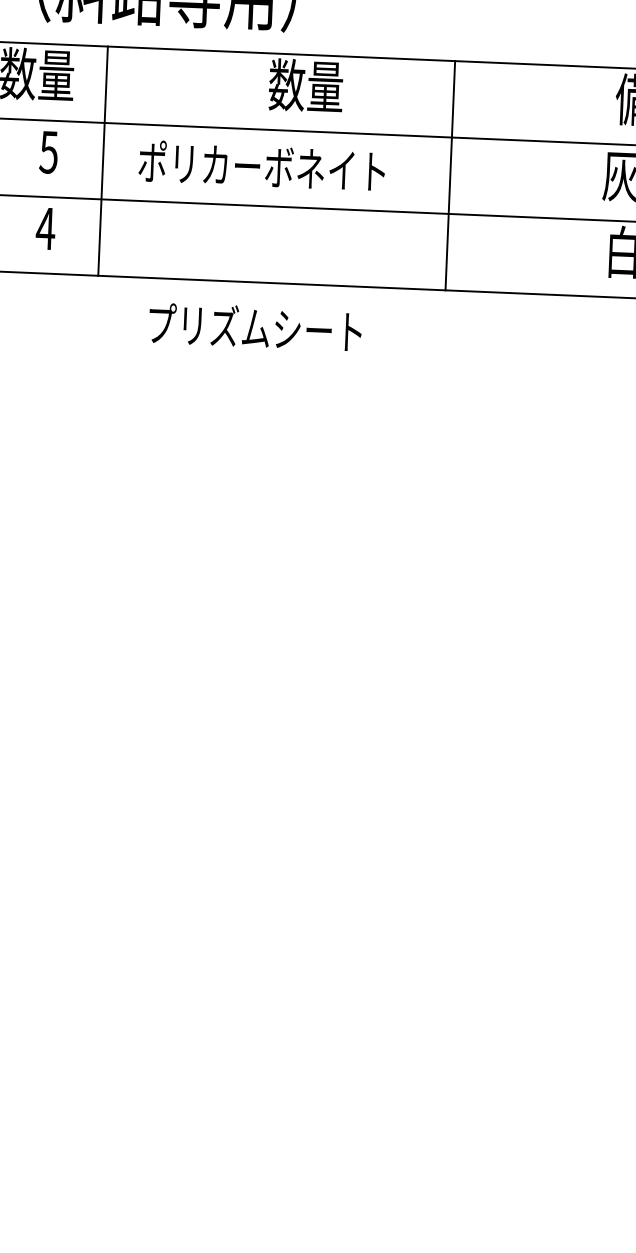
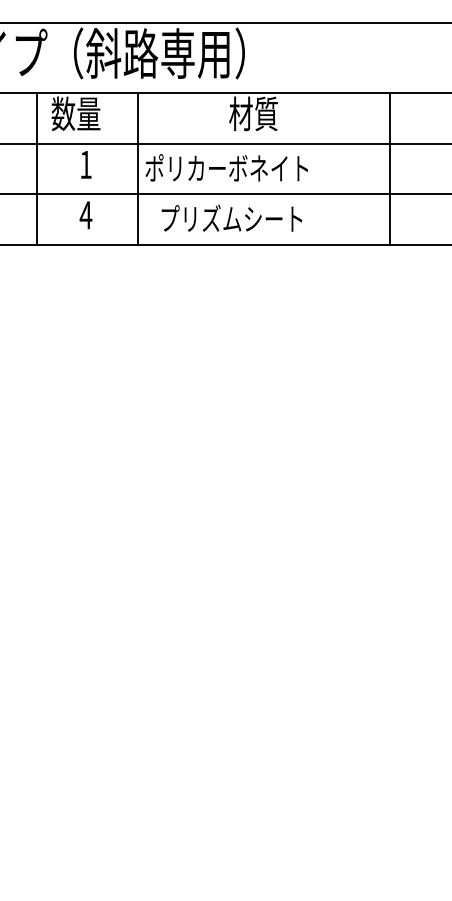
text: (305, 85) -> (253, 113), 数量 -> 材質
text: (48, 153) -> (85, 165), 5 -> 1
line: (102, 160) -> (137, 168), moved
line: (450, 174) -> (390, 168), moved
text: (254, 325) -> (231, 217), moved

